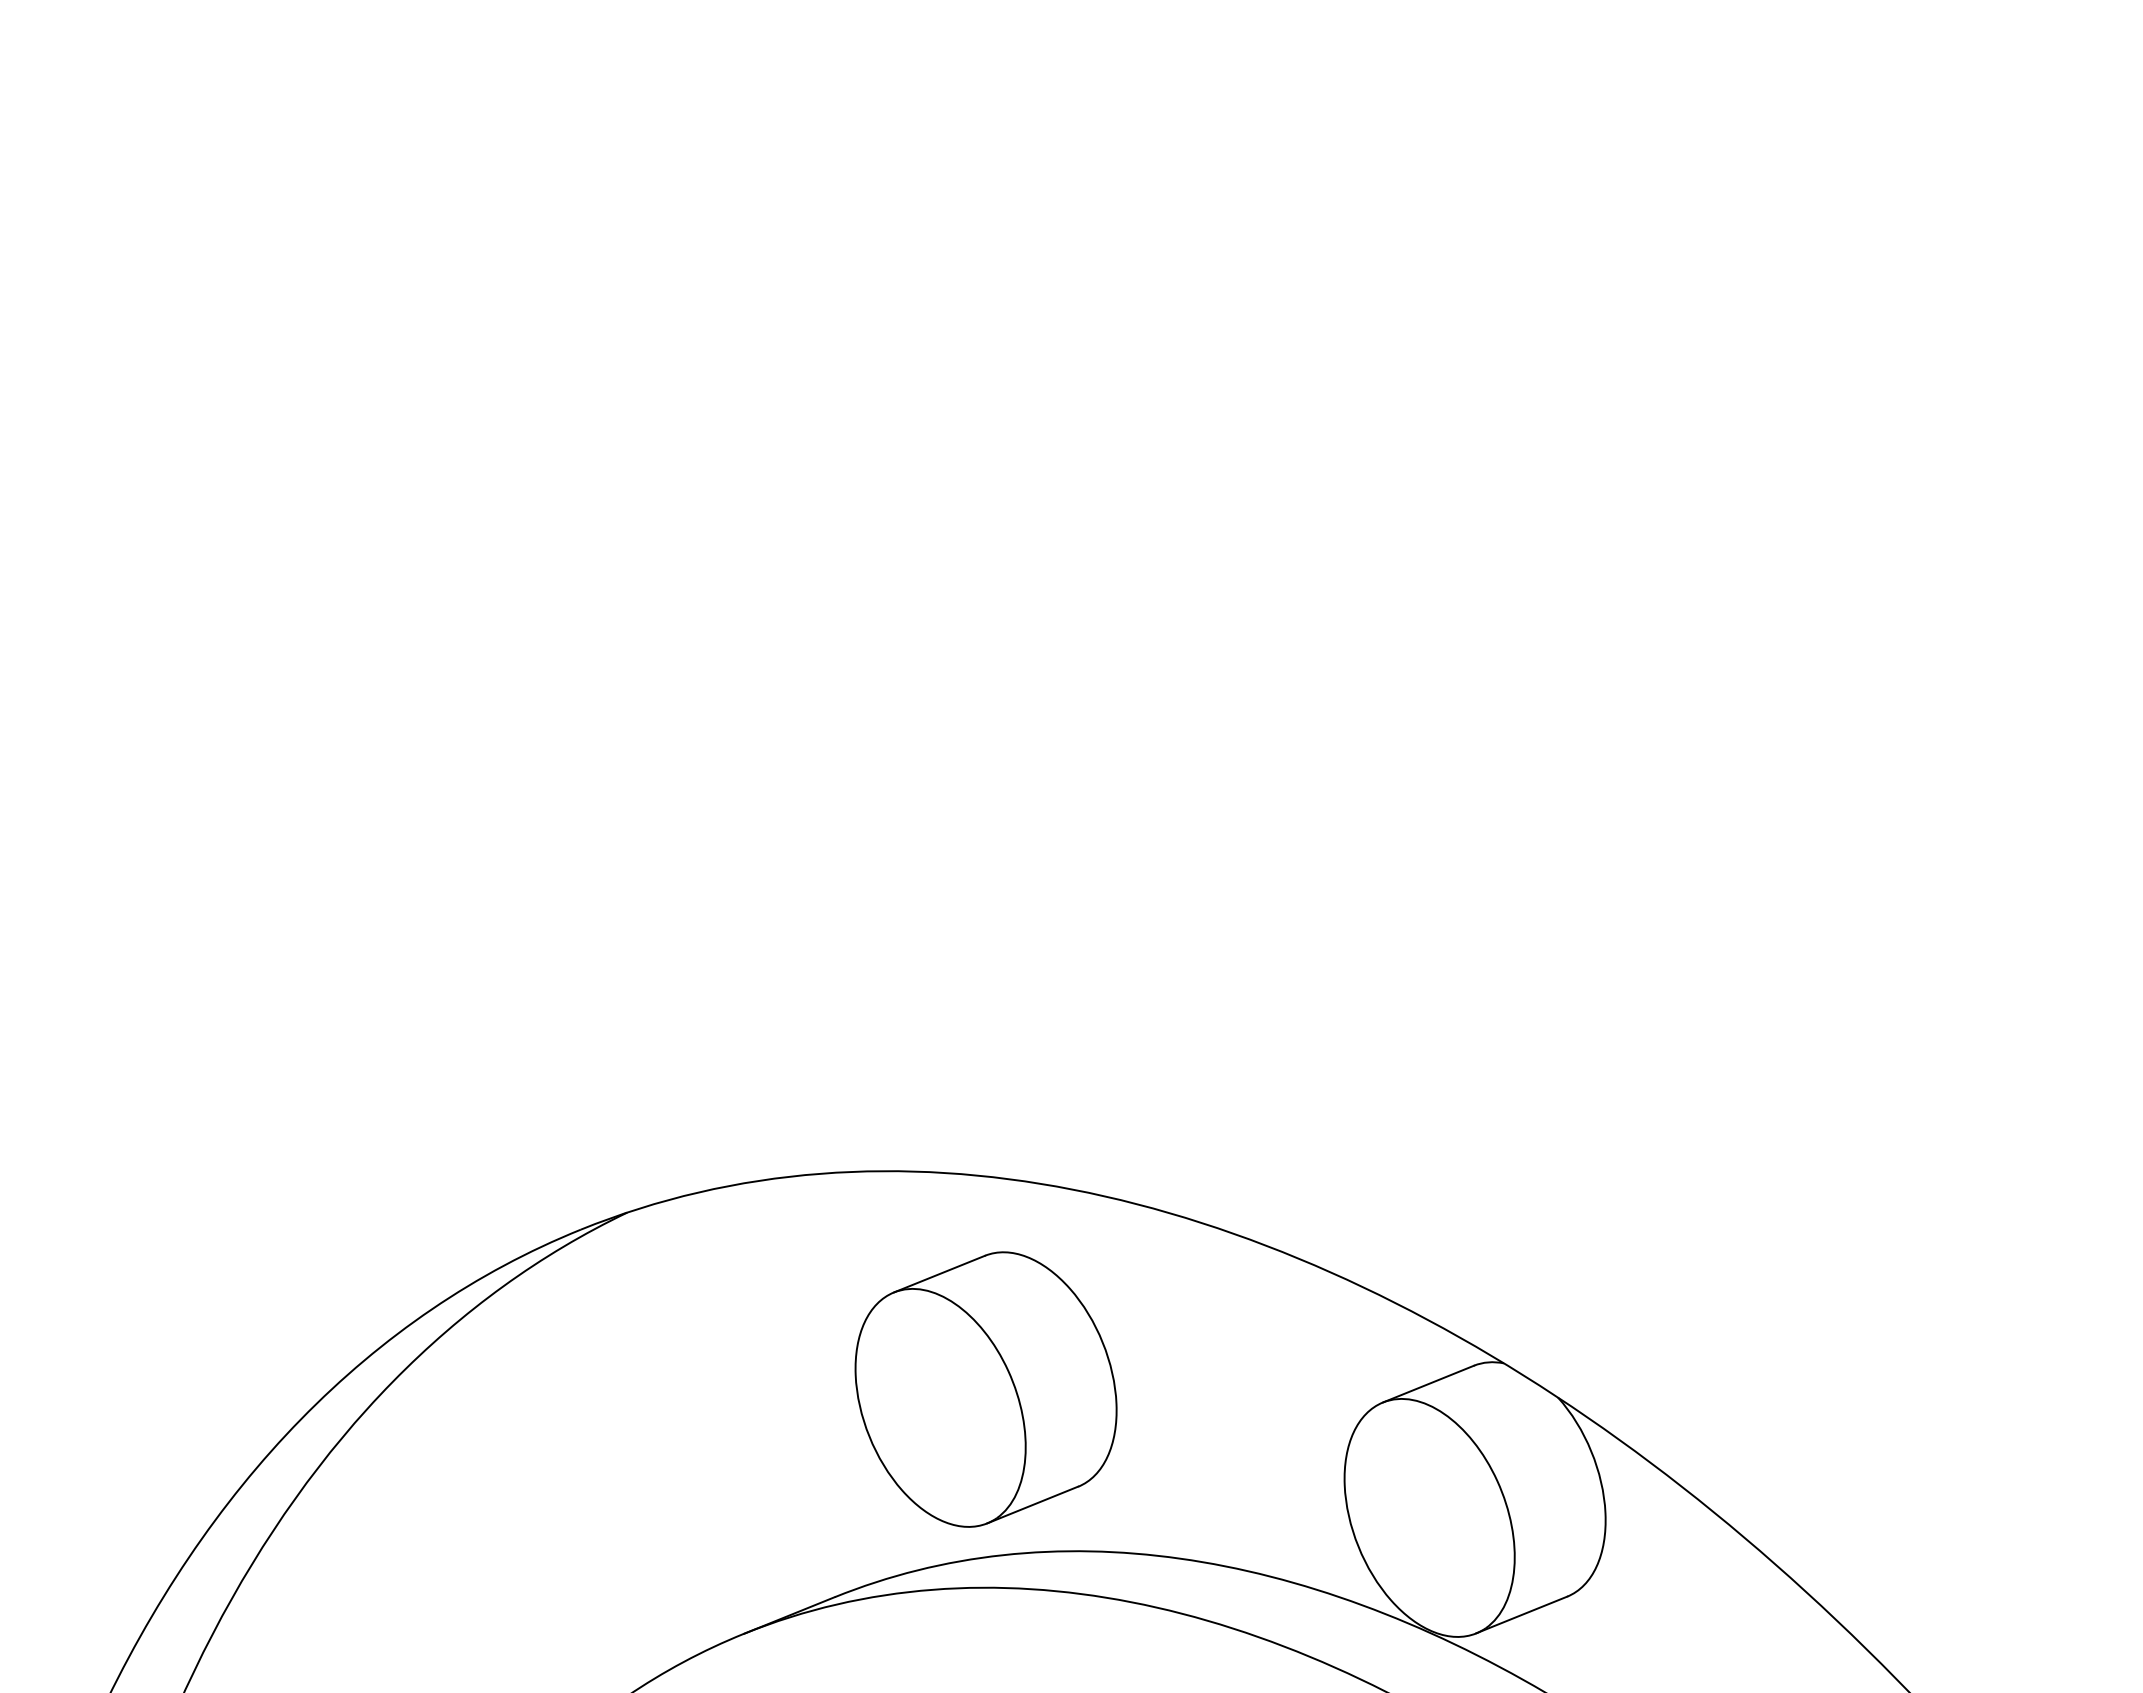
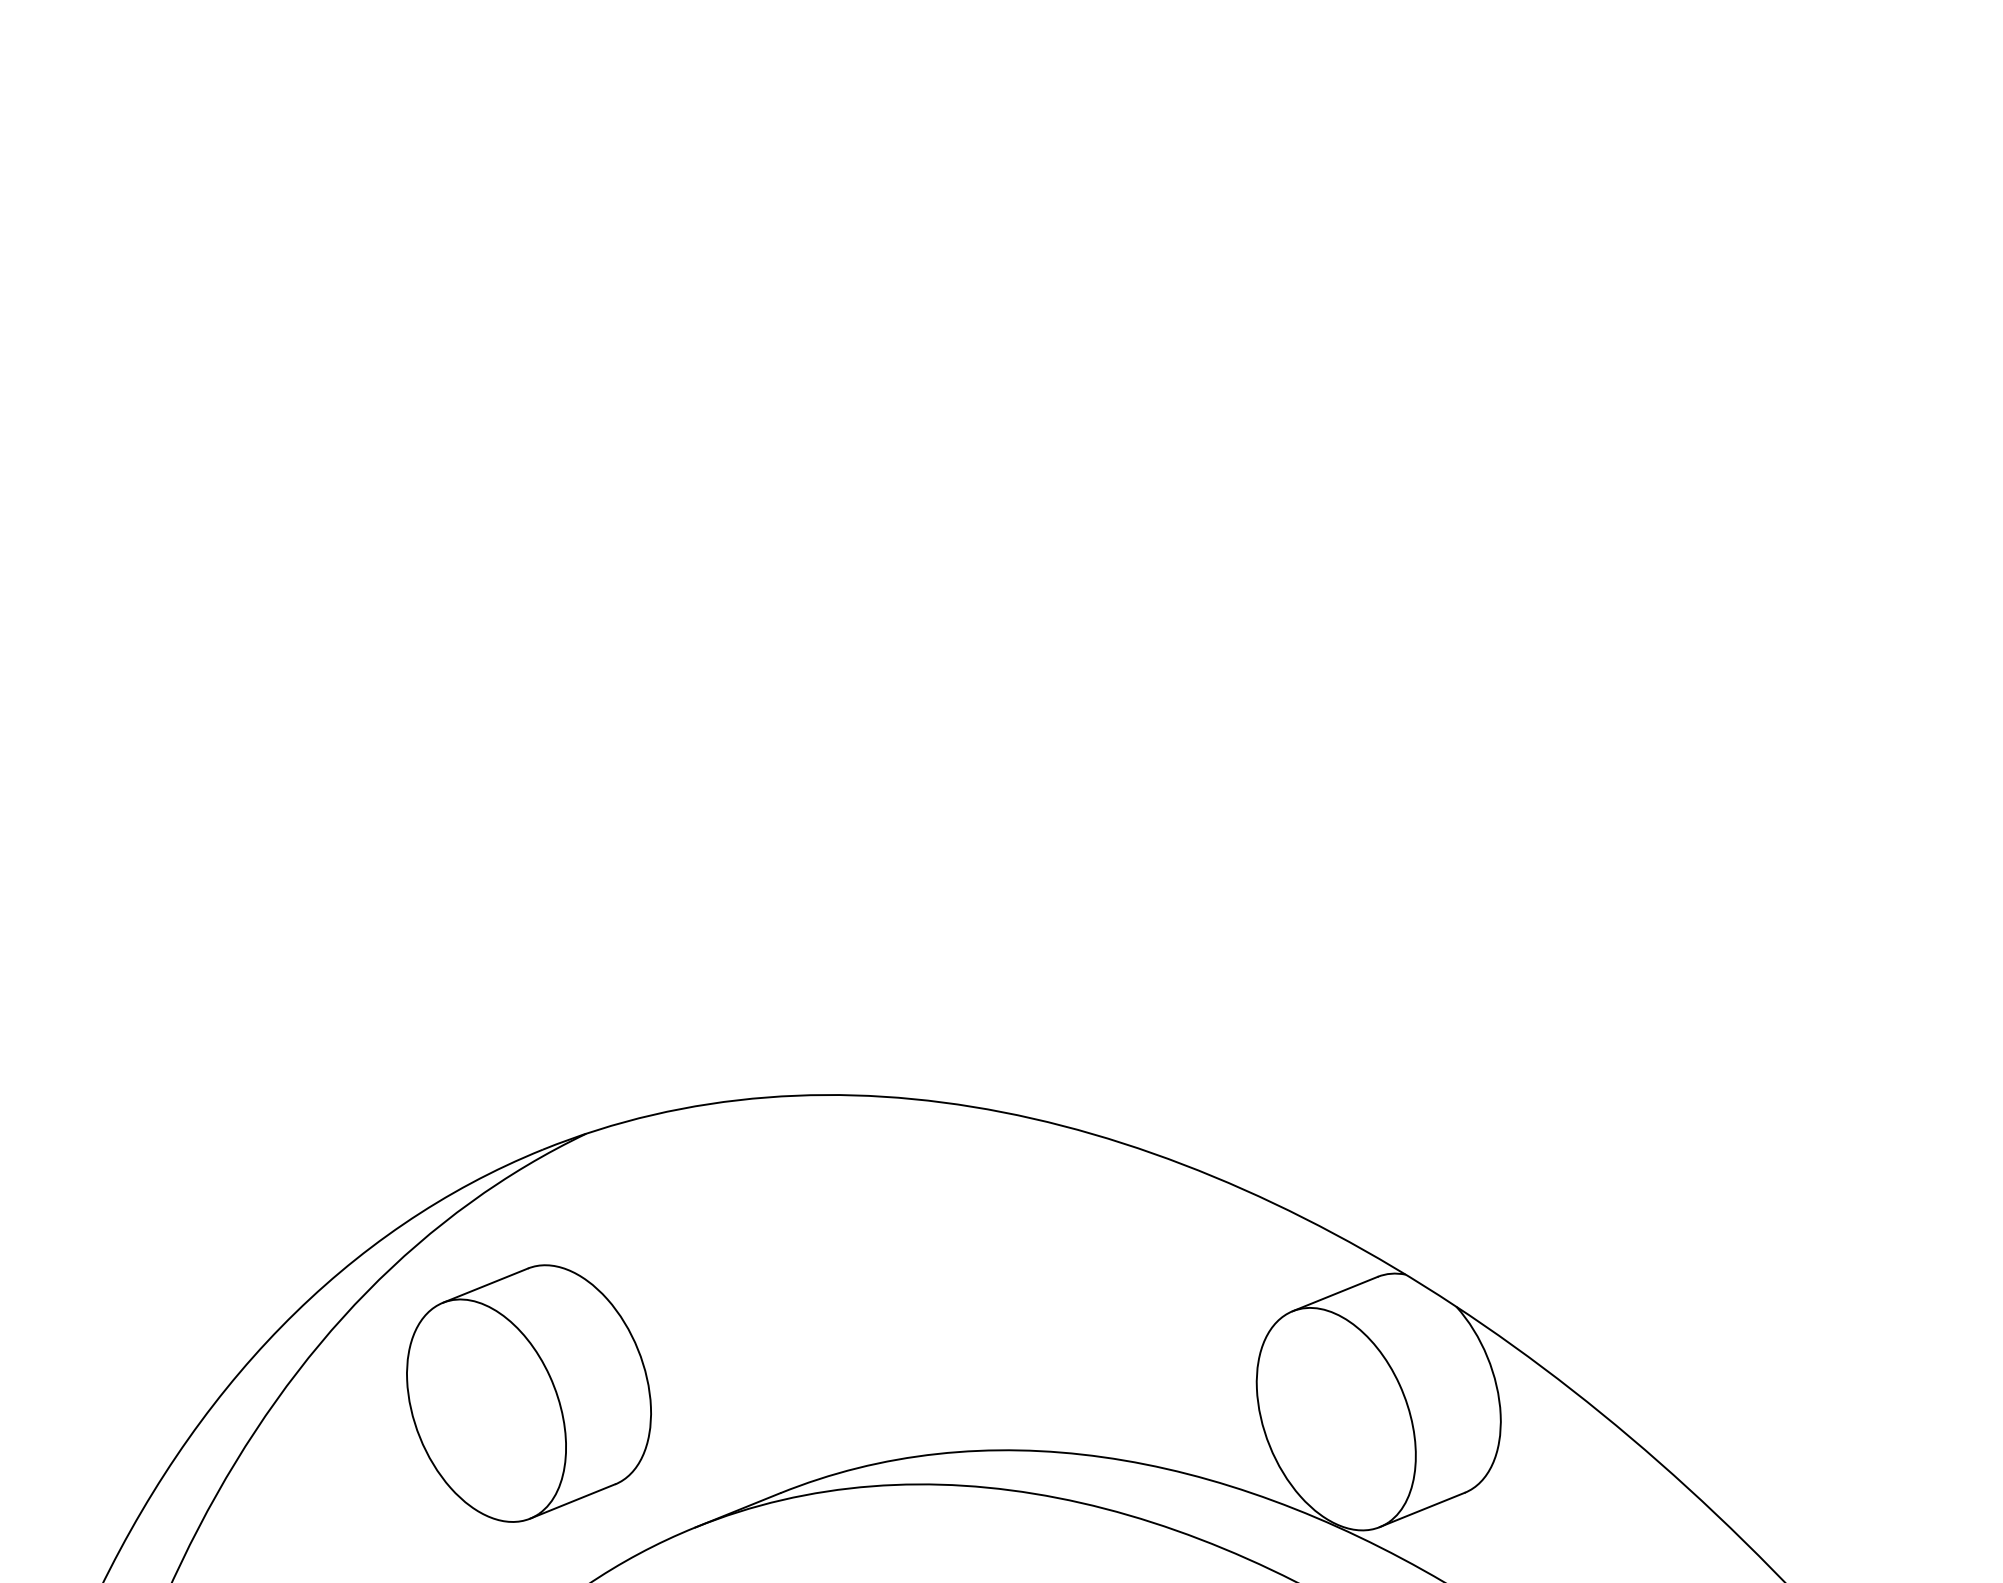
part: (985, 1389) -> (528, 1393), moved

